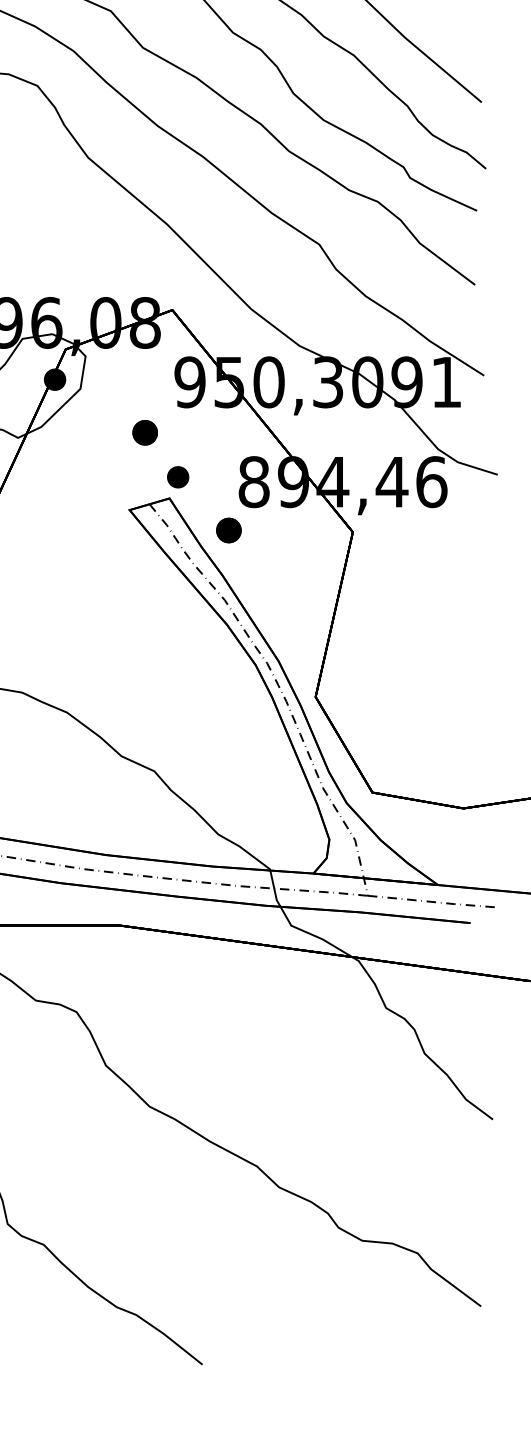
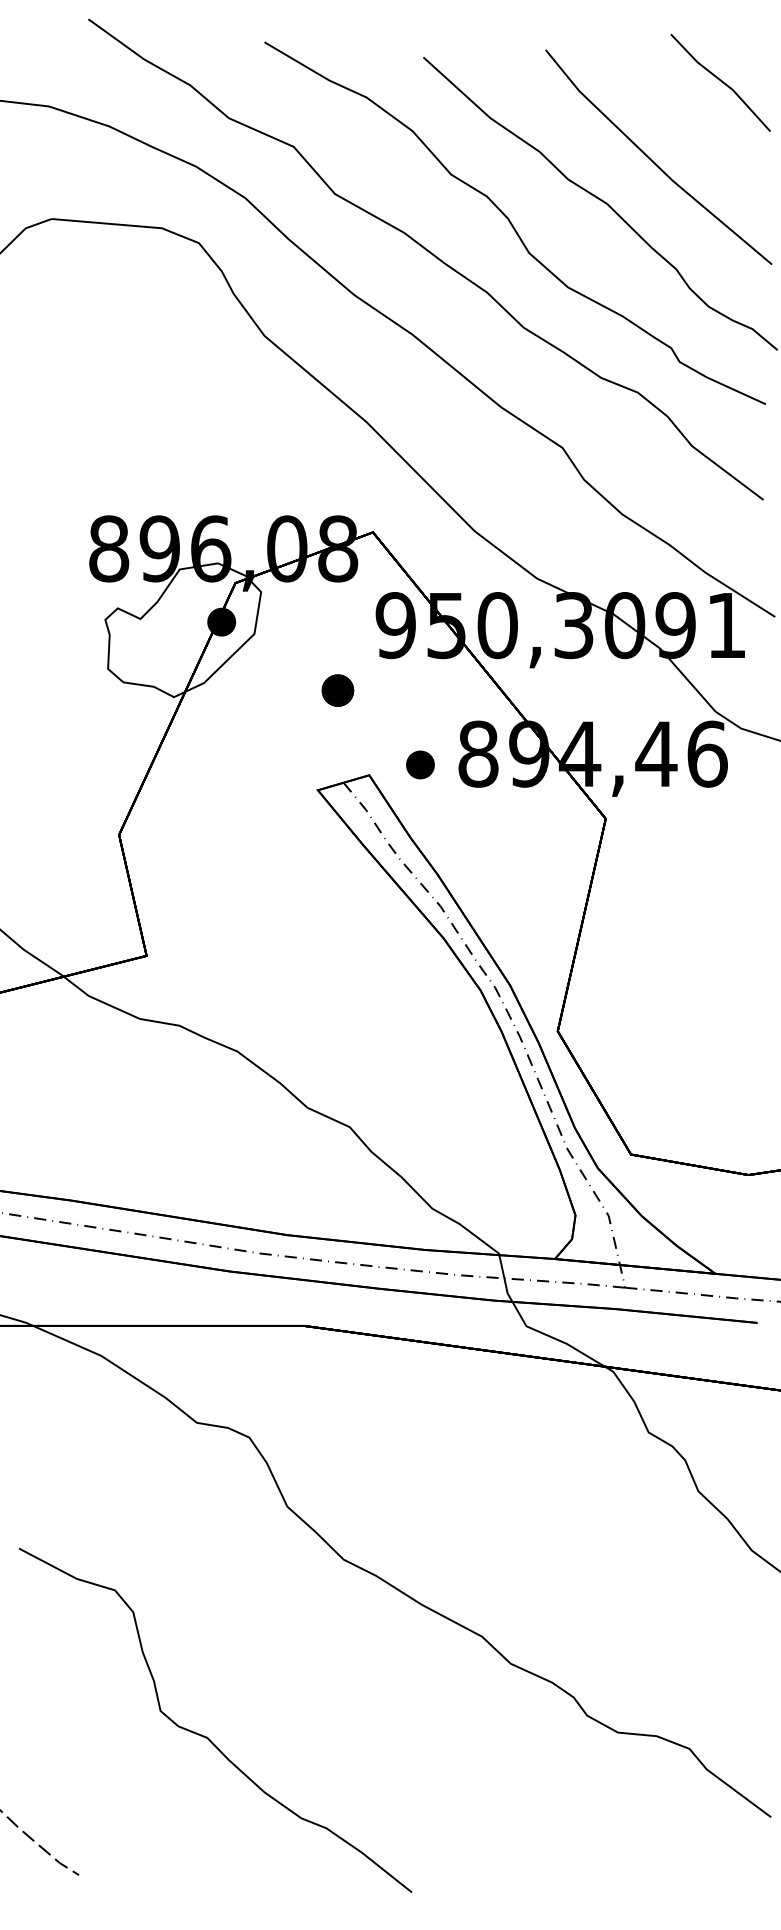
part: (178, 476) -> (420, 764), moved
part: (228, 530) -> (445, 816), removed

